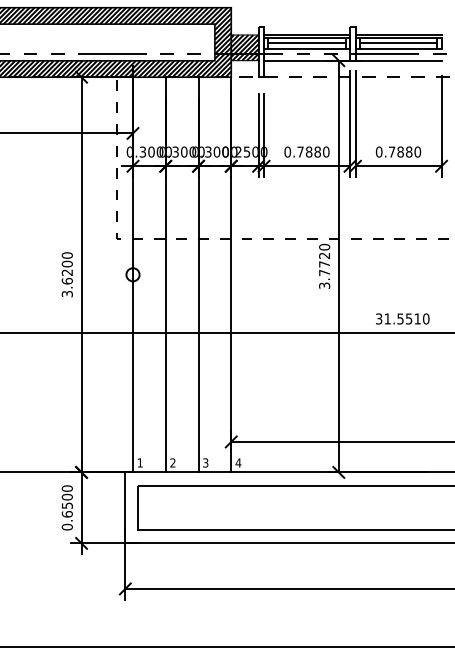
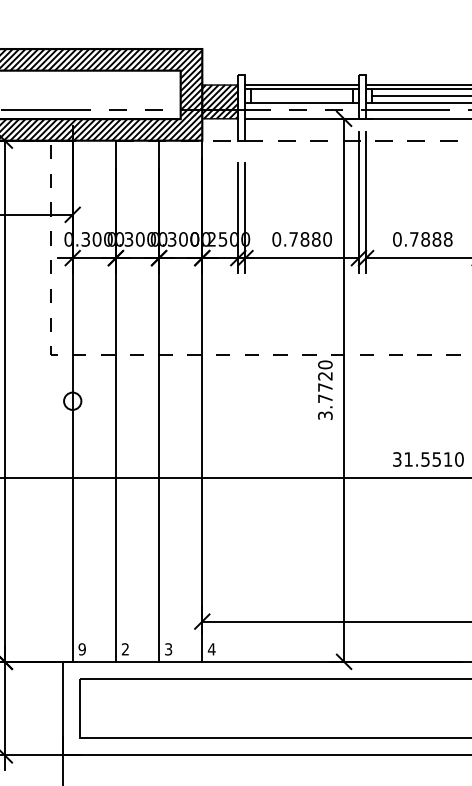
line: (306, 43) -> (301, 96), removed
text: (417, 151) -> (447, 238), 0.7880 -> 0.7888
text: (139, 462) -> (81, 648), 1 -> 9

